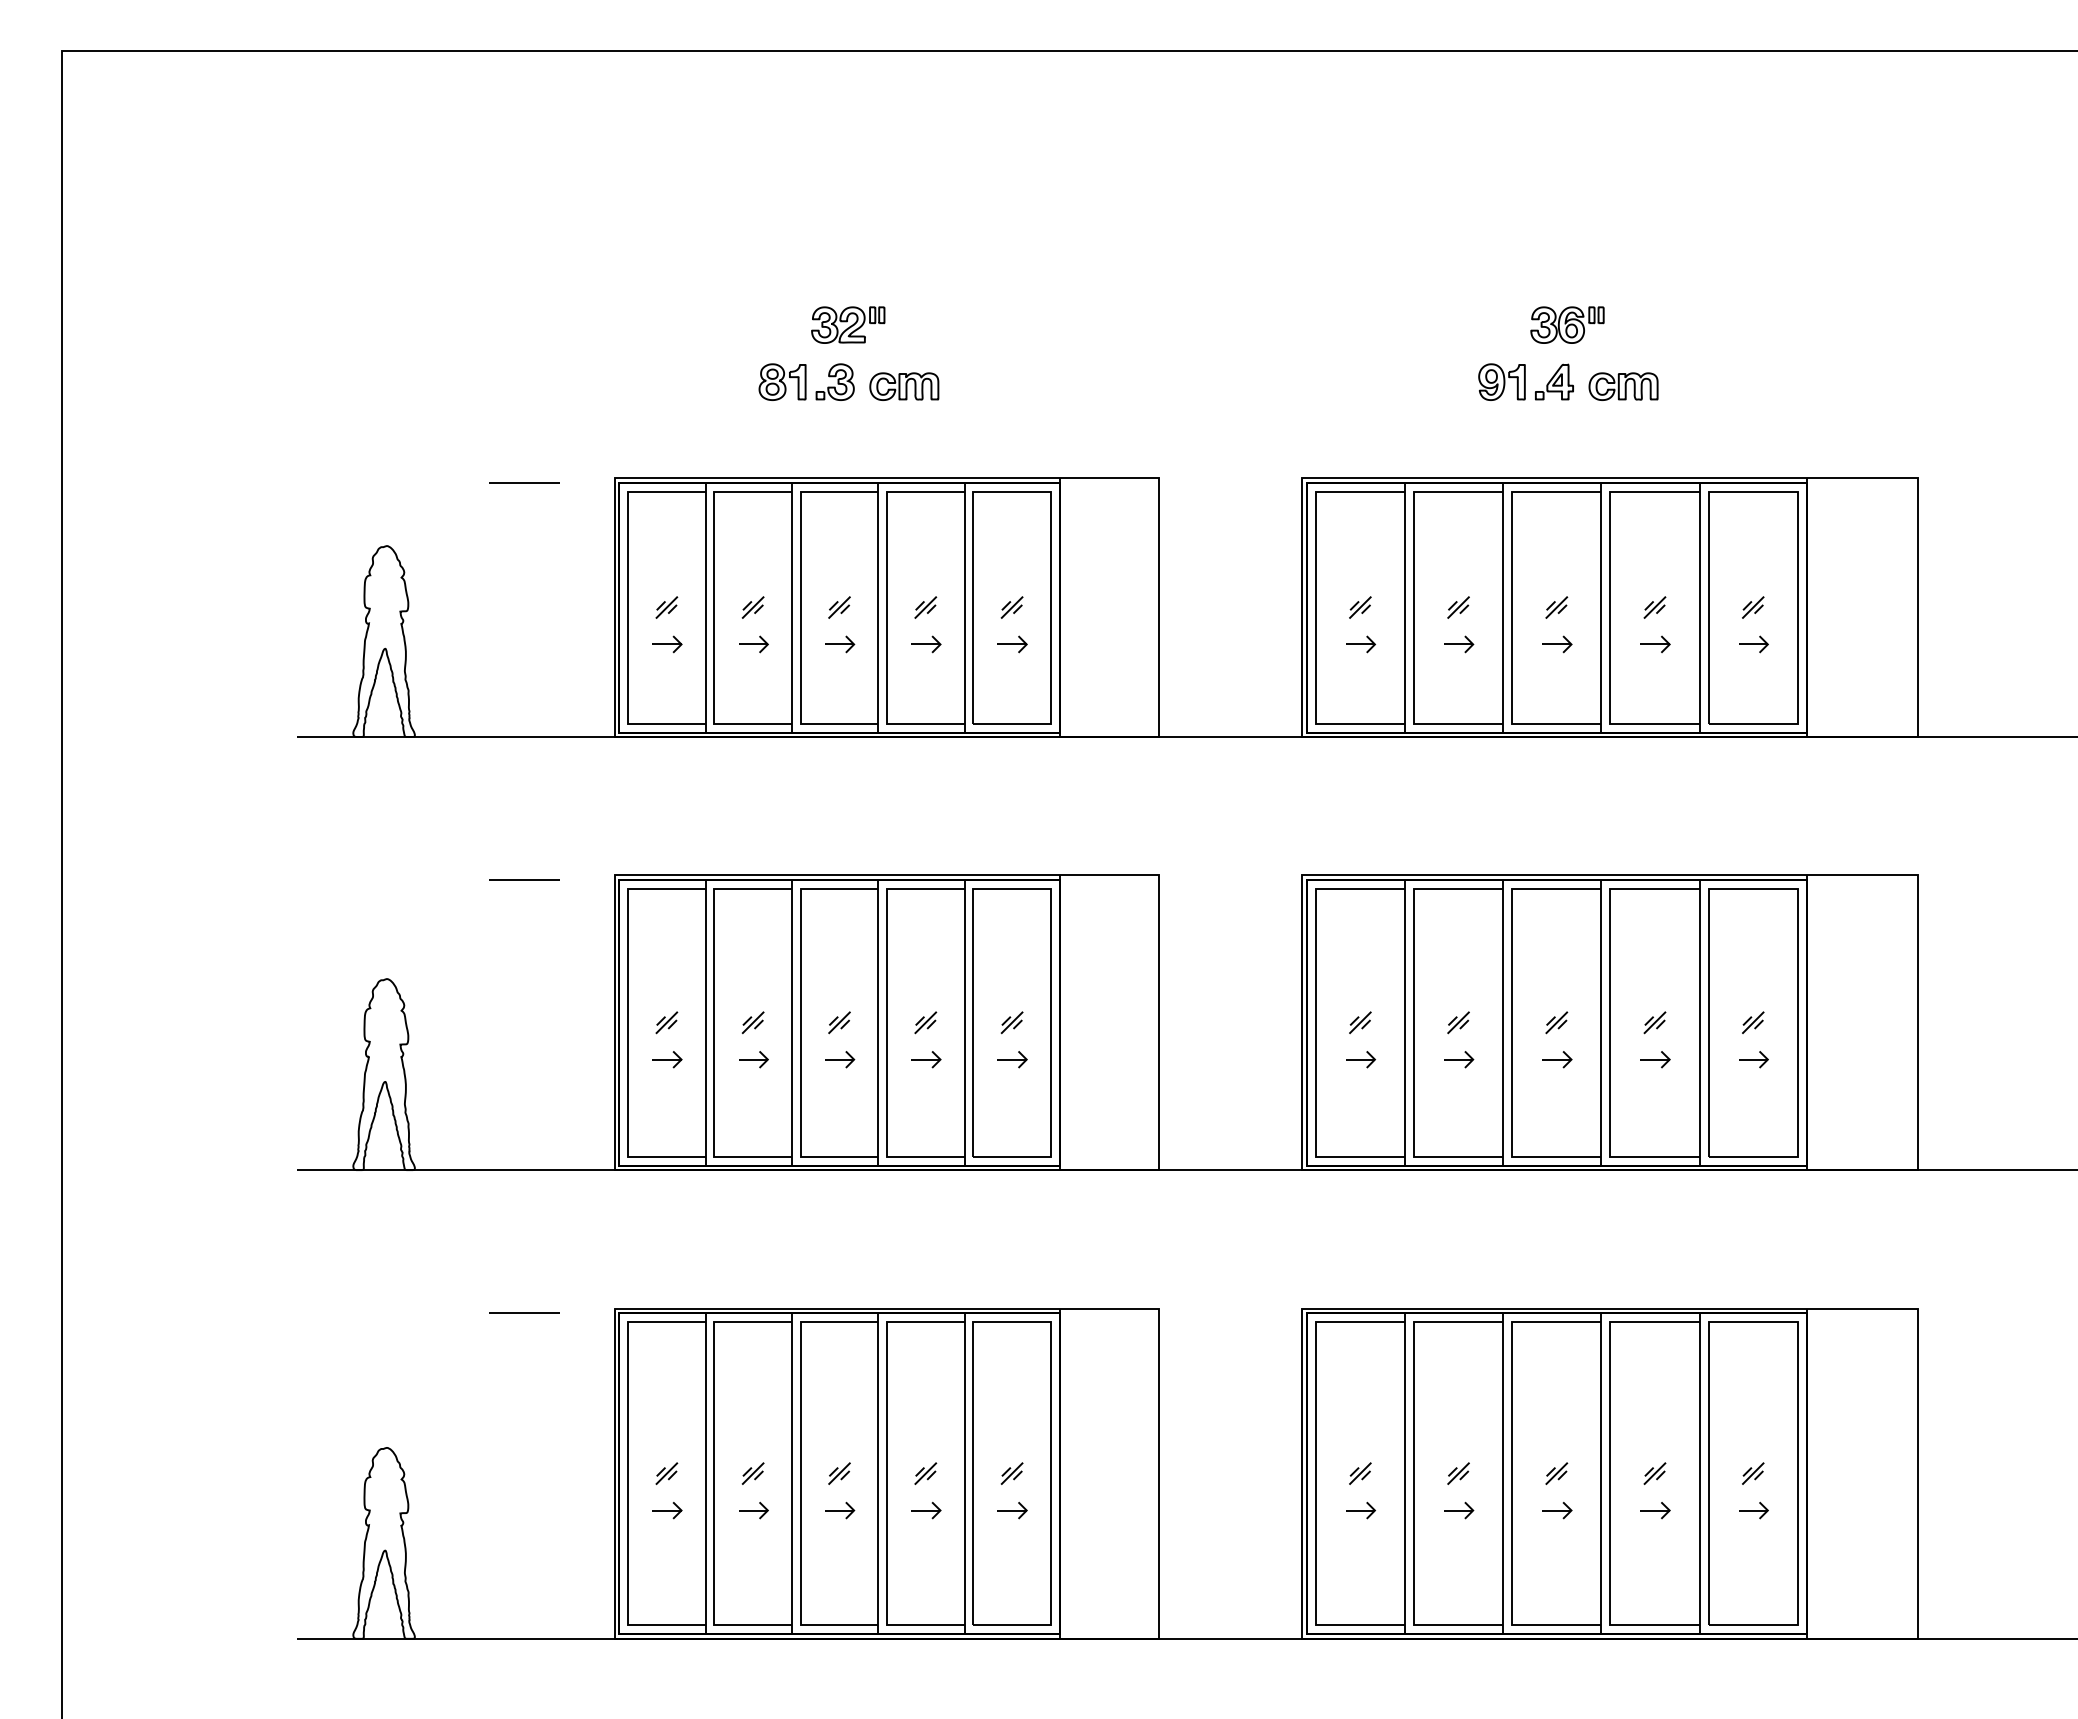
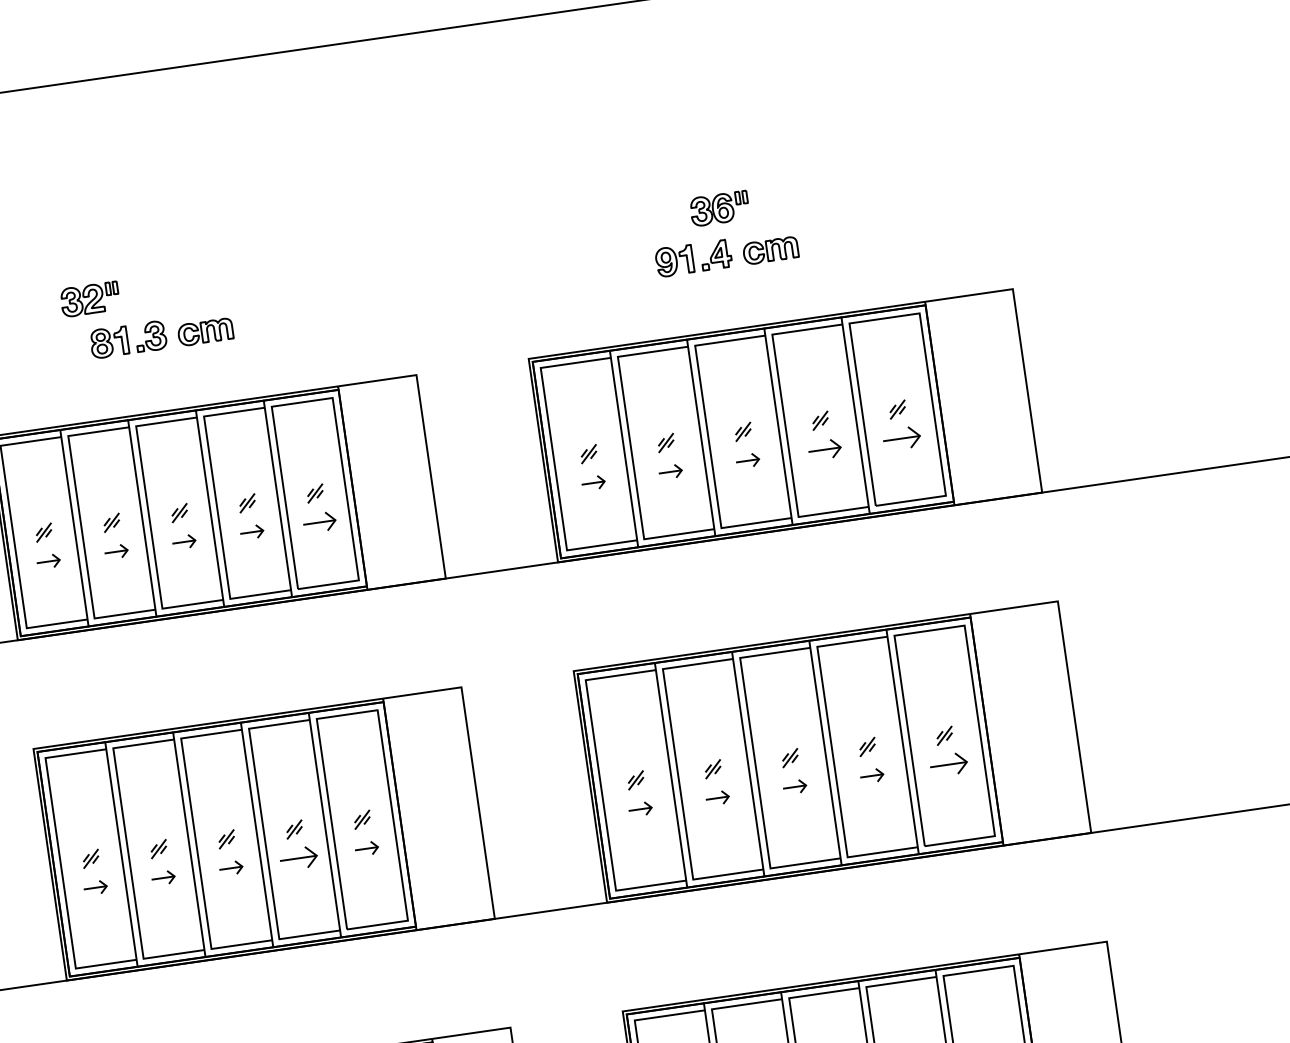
part: (848, 324) -> (90, 298), moved
part: (1012, 644) -> (319, 522), size x1.4
part: (1655, 644) -> (825, 449), size x1.4
part: (1753, 644) -> (902, 438), size x1.6
part: (926, 1059) -> (299, 858), size x1.6
part: (1753, 1059) -> (949, 764), size x1.6

